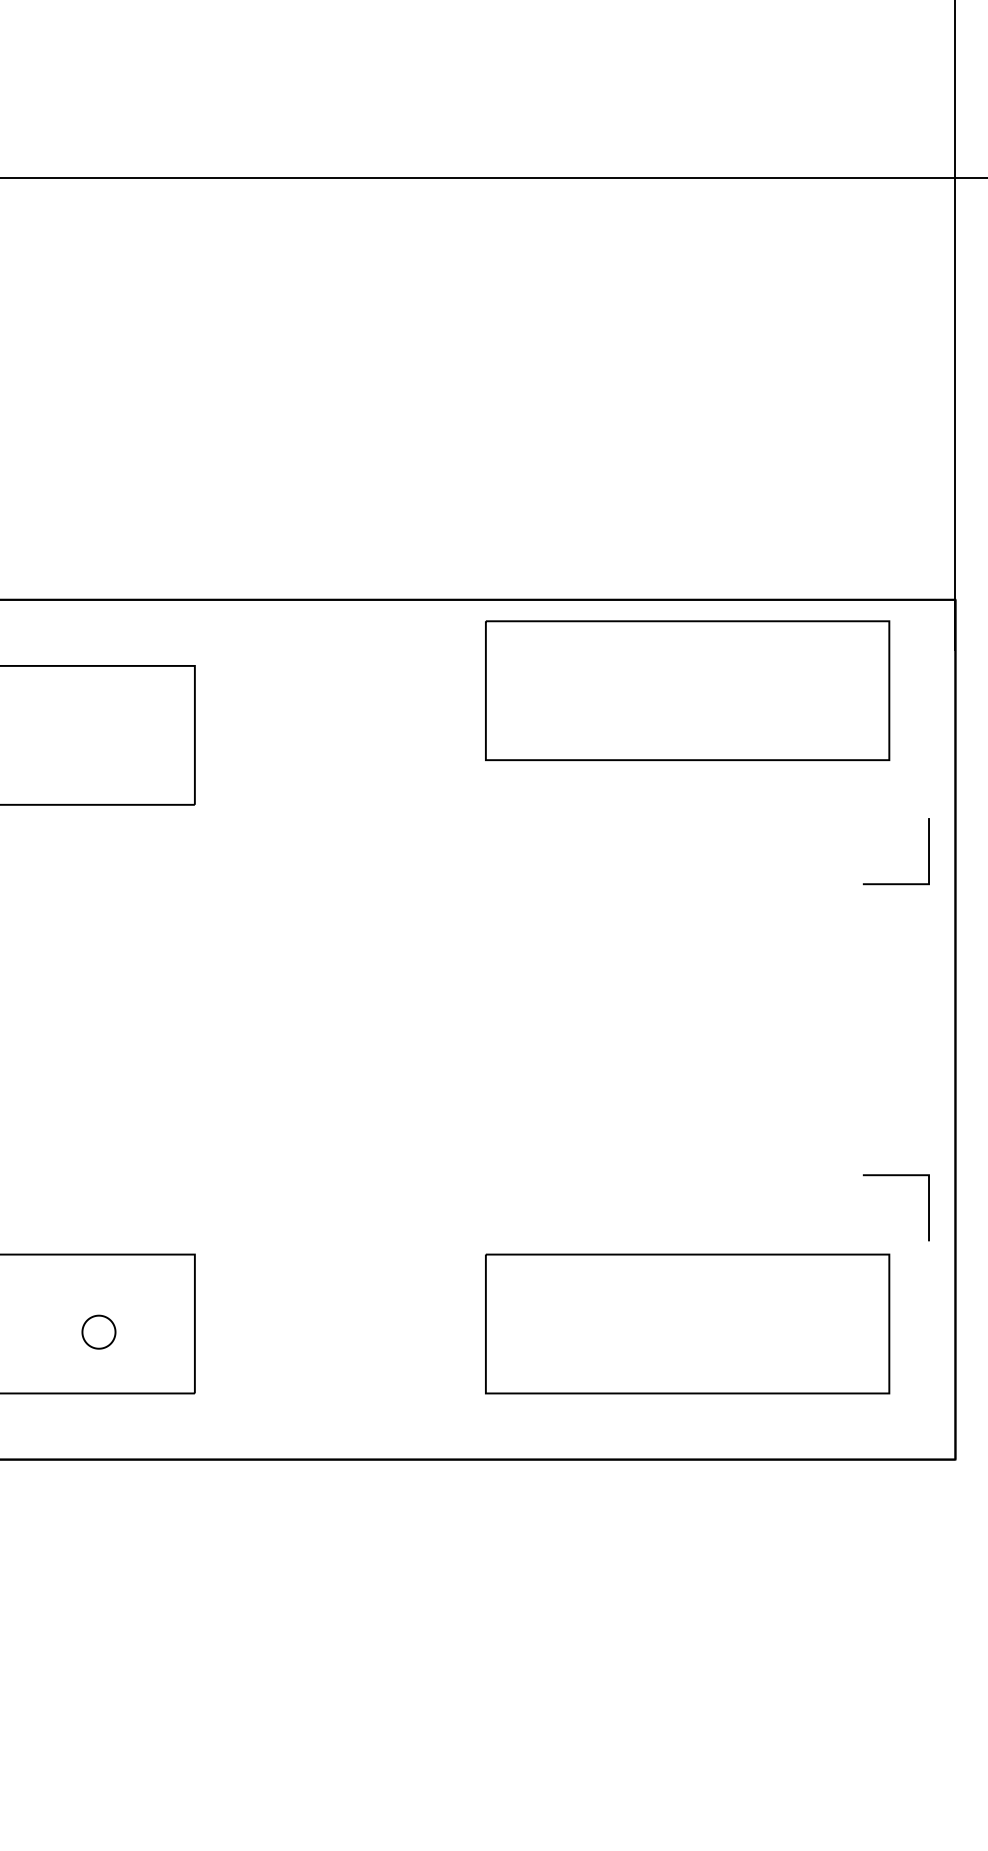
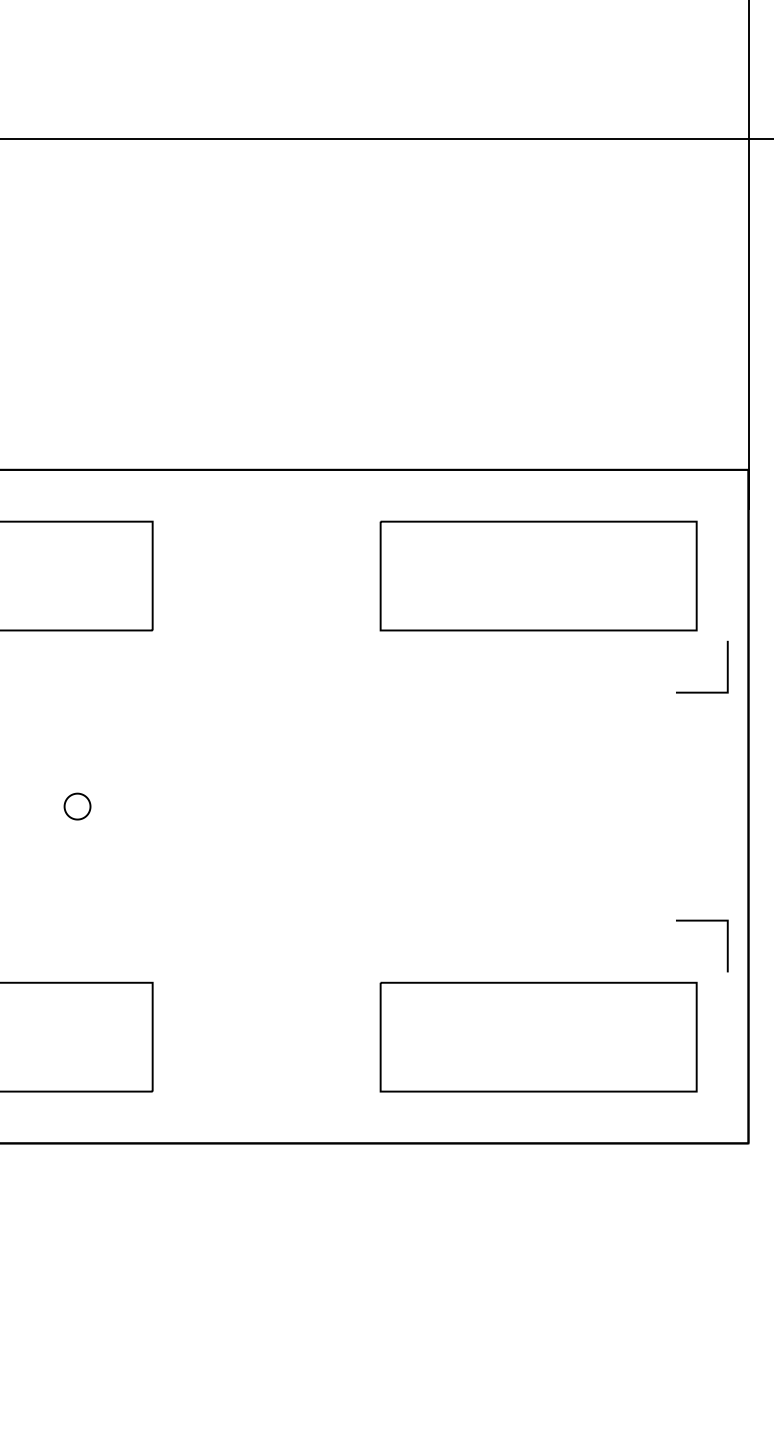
part: (687, 689) -> (538, 575), moved
part: (98, 1332) -> (77, 806), moved

